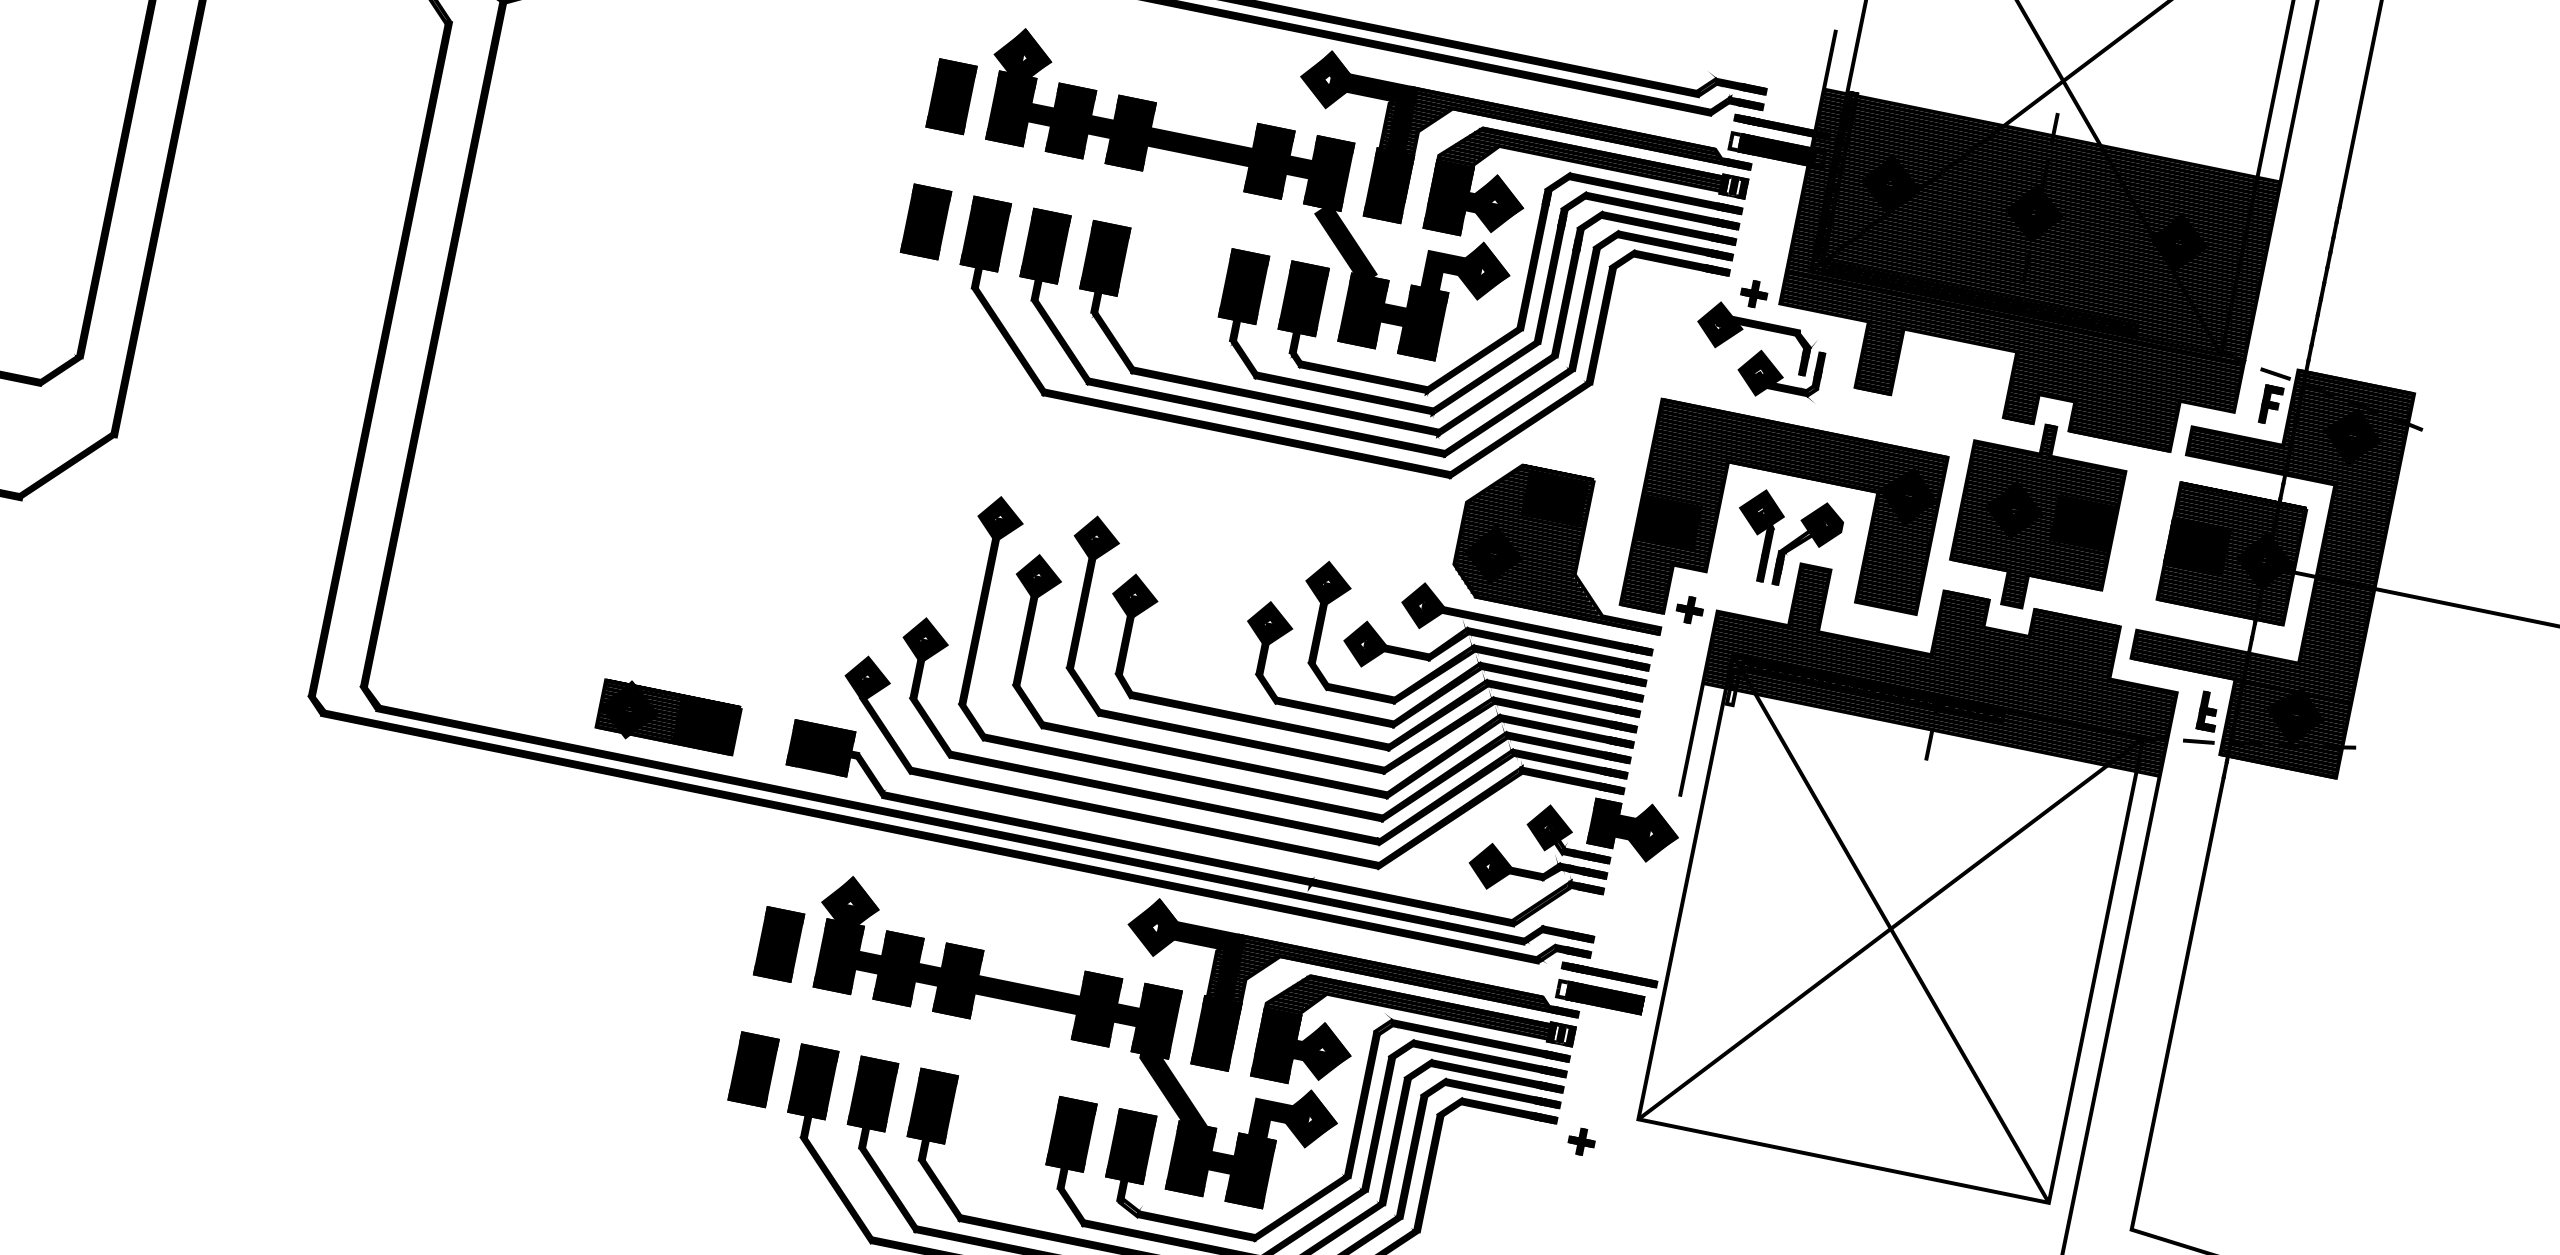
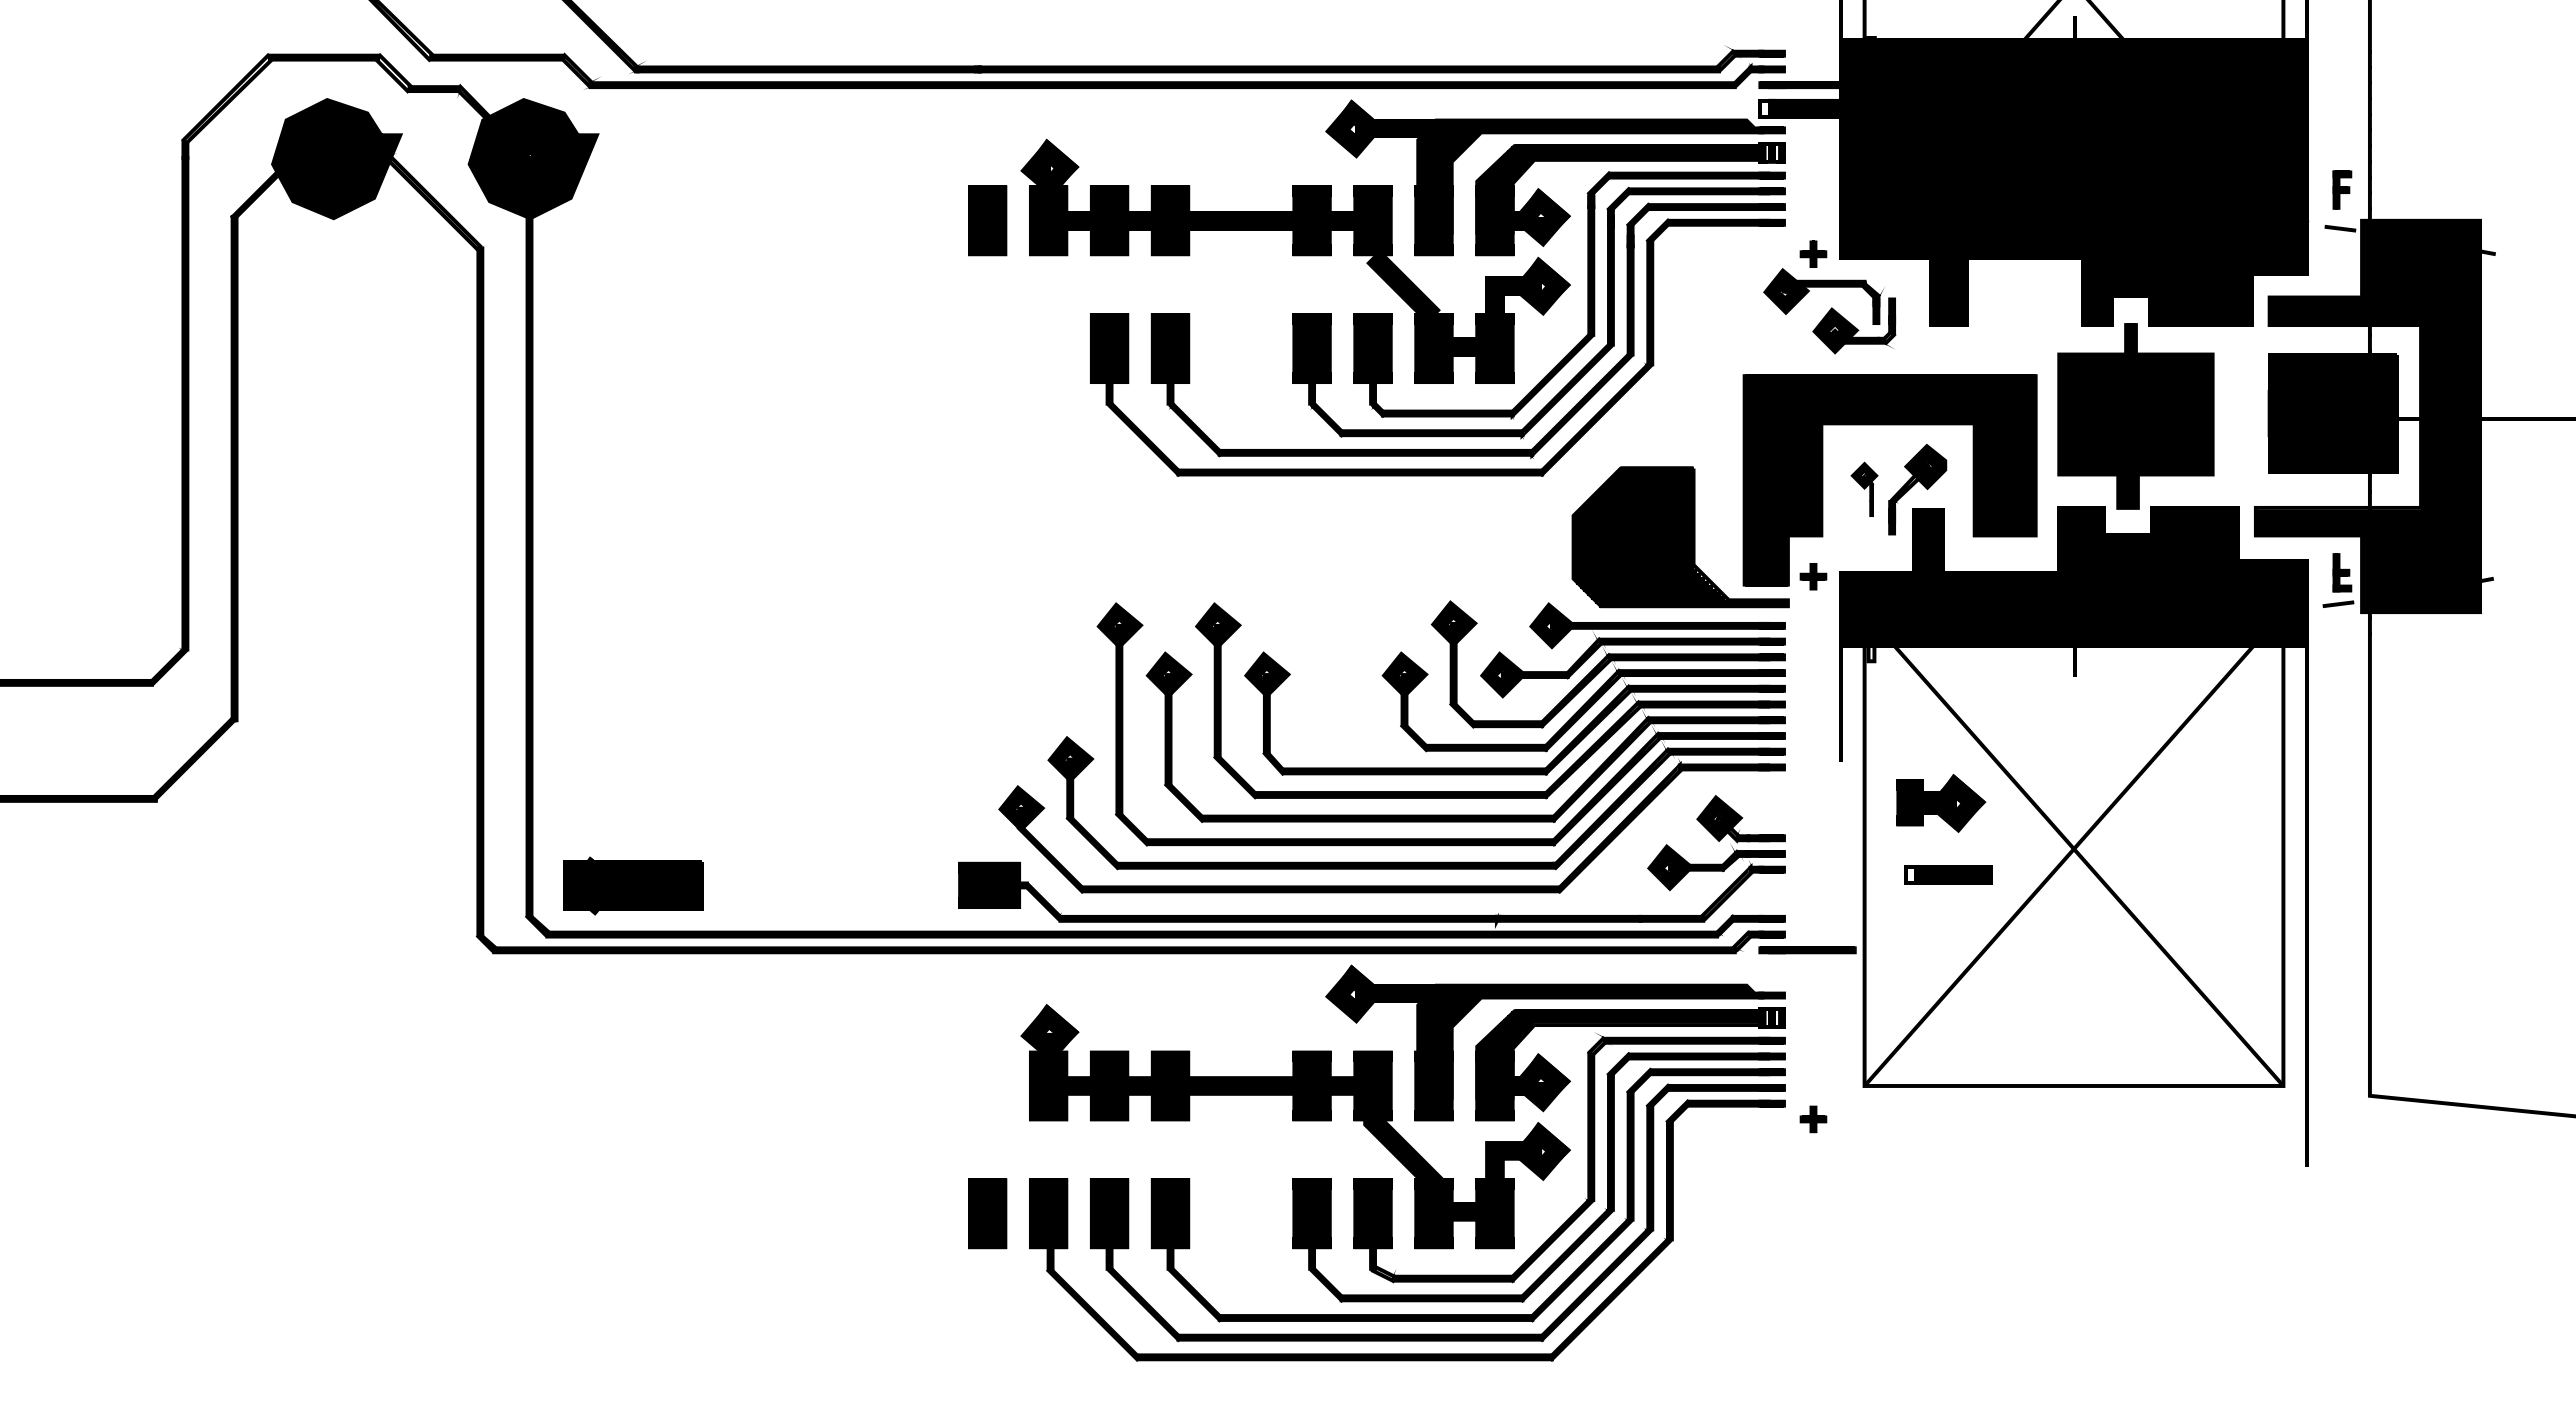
part: (925, 221) -> (987, 348), removed
part: (2271, 404) -> (2342, 189), moved
part: (1309, 442) -> (1407, 488), removed
part: (1757, 534) -> (1864, 489), size x0.6
part: (668, 717) -> (633, 885), moved
part: (1634, 830) -> (1941, 803), moved
part: (779, 943) -> (987, 1085), removed
part: (1600, 996) -> (1948, 874), moved

